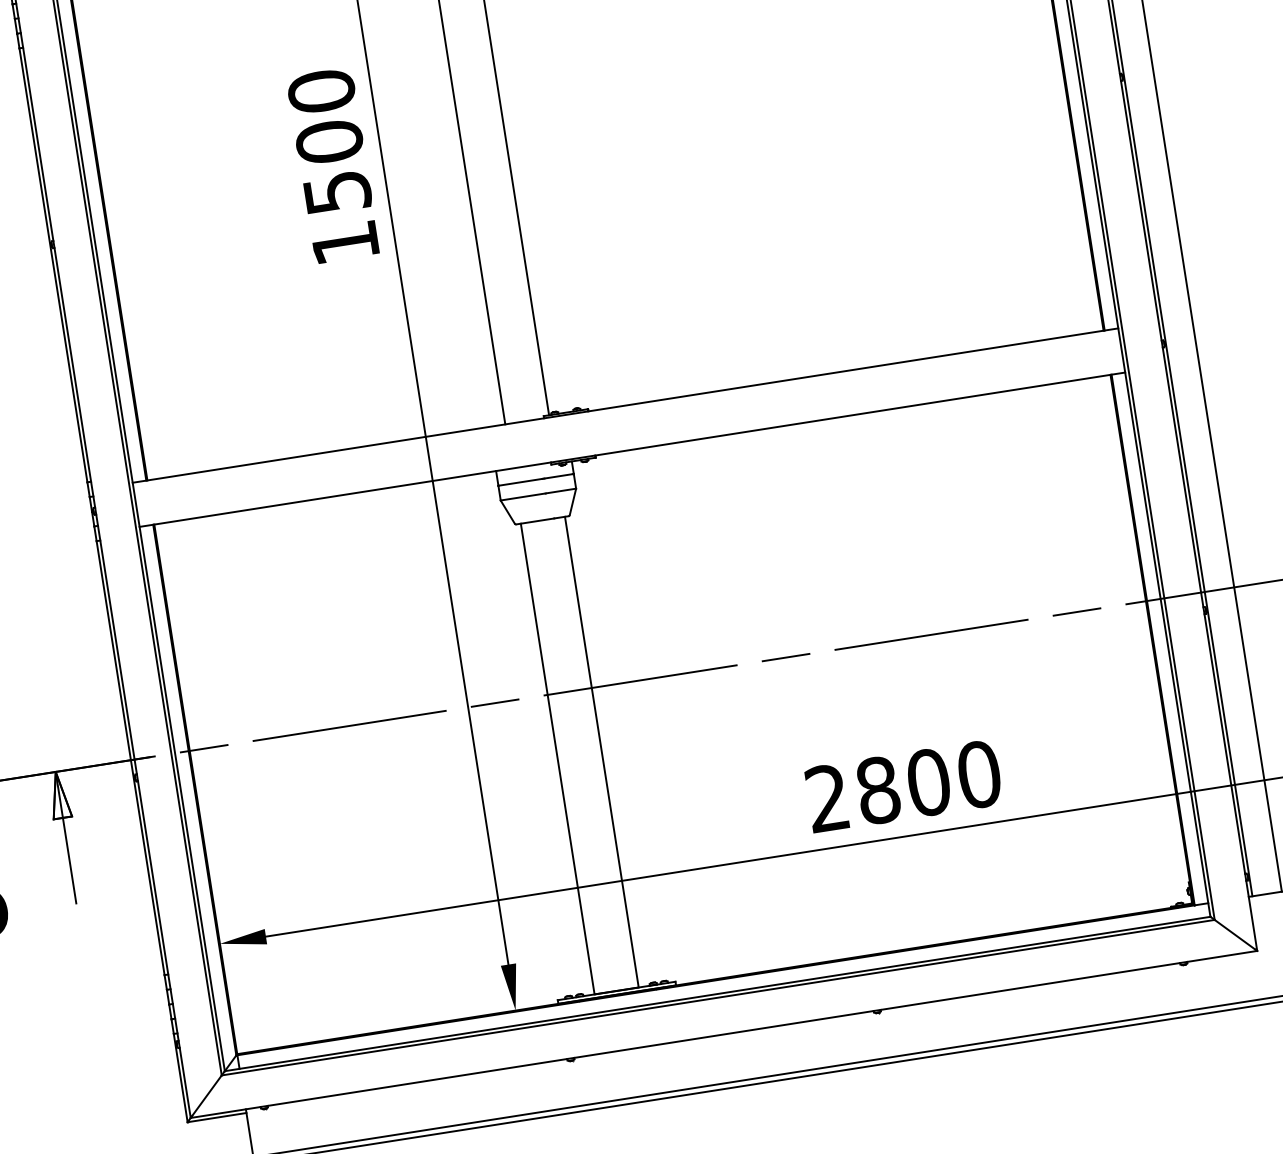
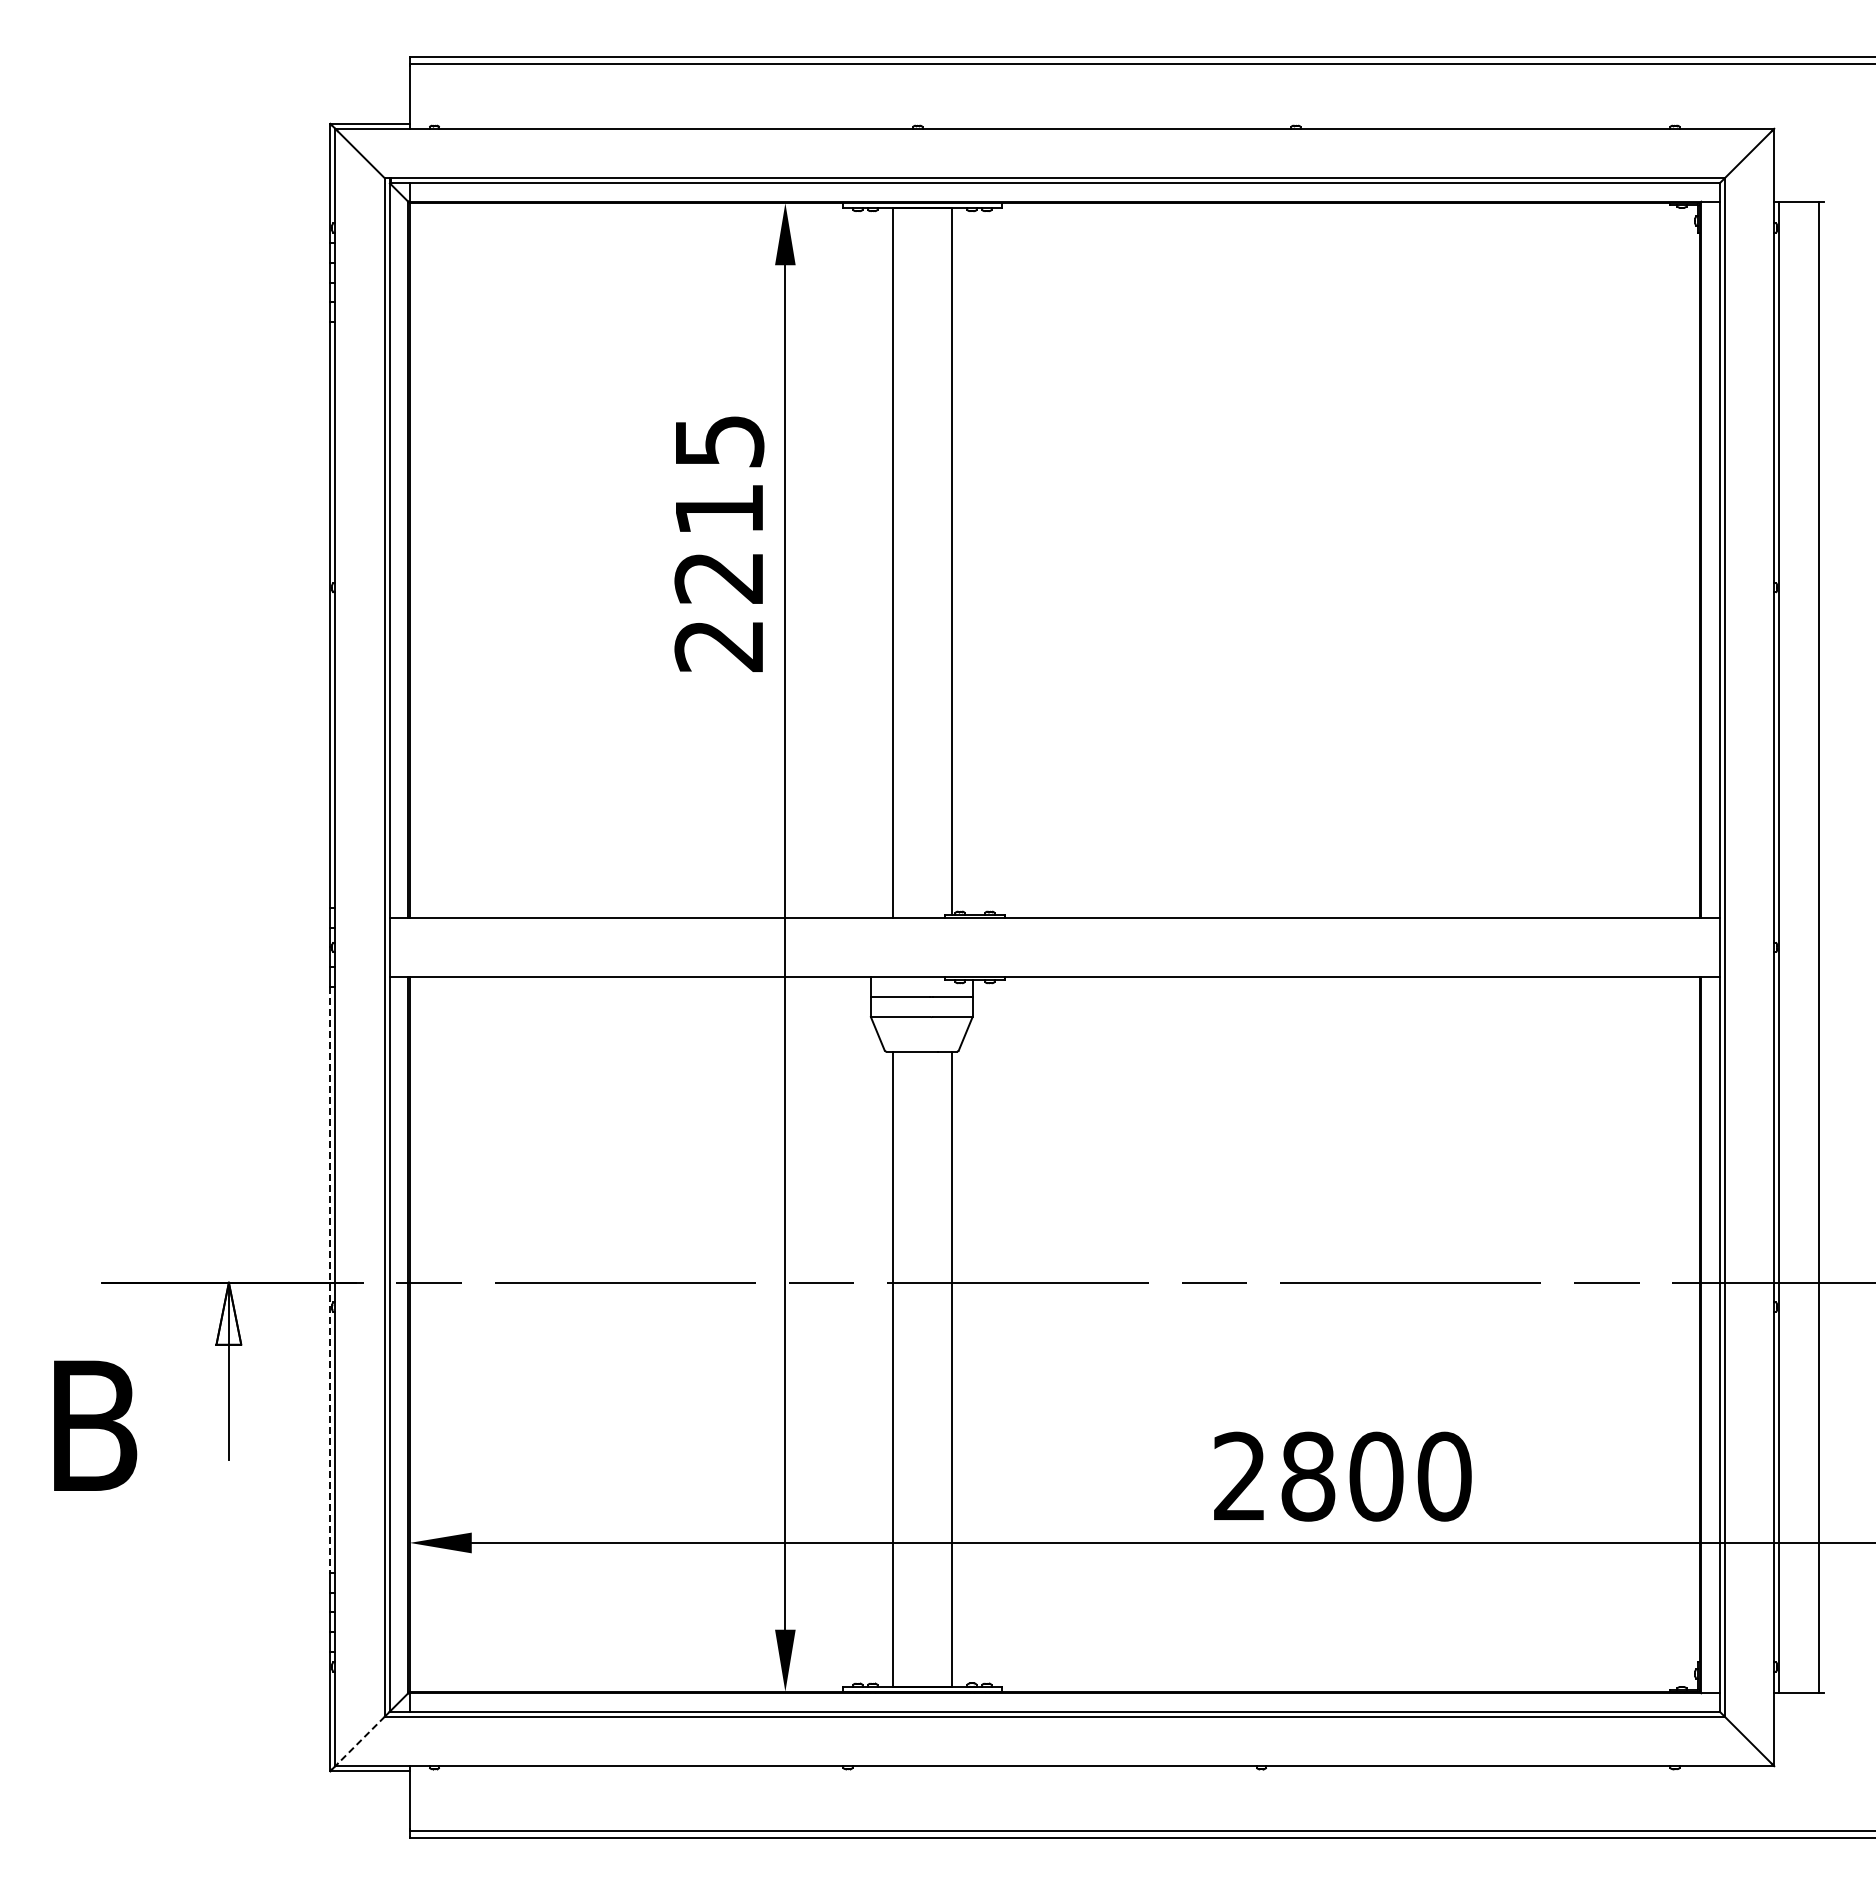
text: (333, 167) -> (719, 543), 1500 -> 2215
line: (130, 757) -> (330, 1279), solid -> dashed
line: (207, 1095) -> (361, 1740), solid -> dashed

